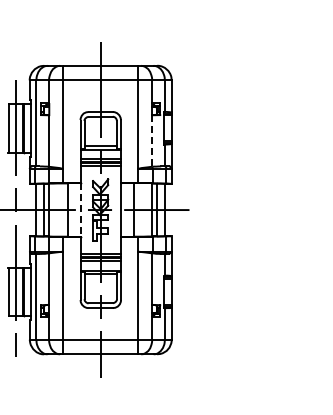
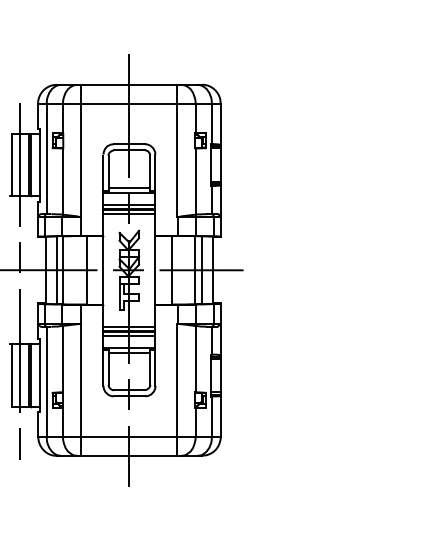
line: (152, 141) -> (195, 182), dashed -> solid
line: (80, 210) -> (103, 270), dashed -> solid

